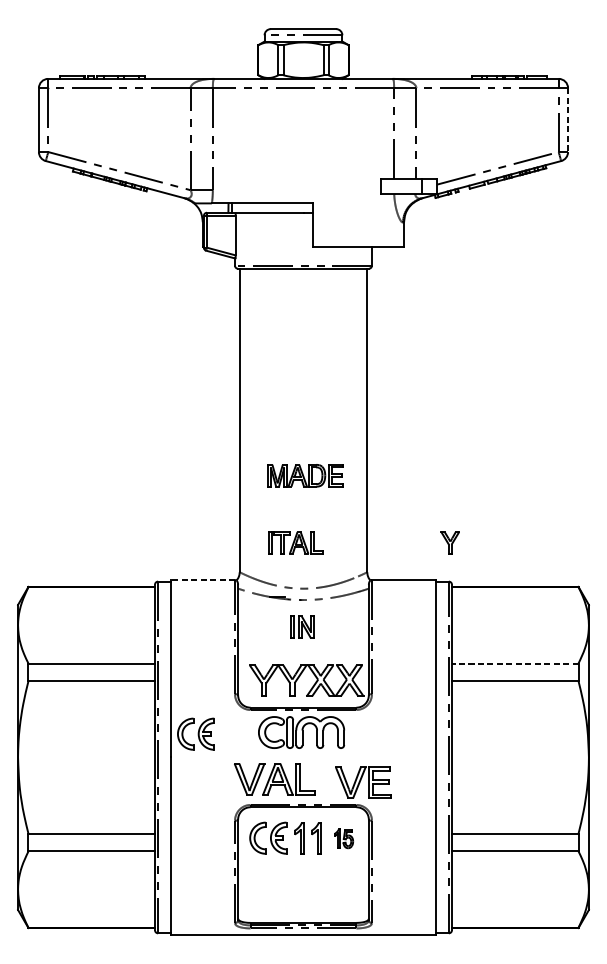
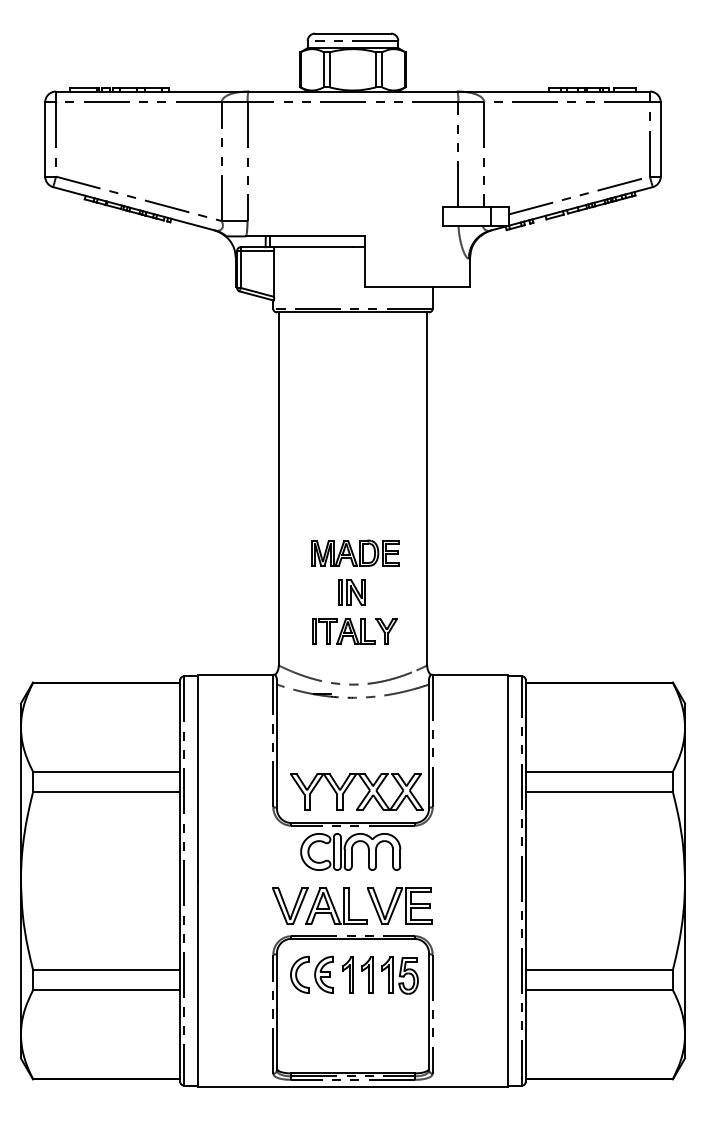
line: (567, 120) -> (660, 140), dashed -> solid
part: (450, 543) -> (386, 631), moved
line: (202, 579) -> (235, 674), dashed -> solid
part: (302, 627) -> (351, 592), moved
line: (515, 663) -> (599, 771), dashed -> solid
part: (195, 733) -> (227, 853), removed
part: (363, 782) -> (399, 905), moved
part: (343, 838) -> (399, 975), size x1.67

